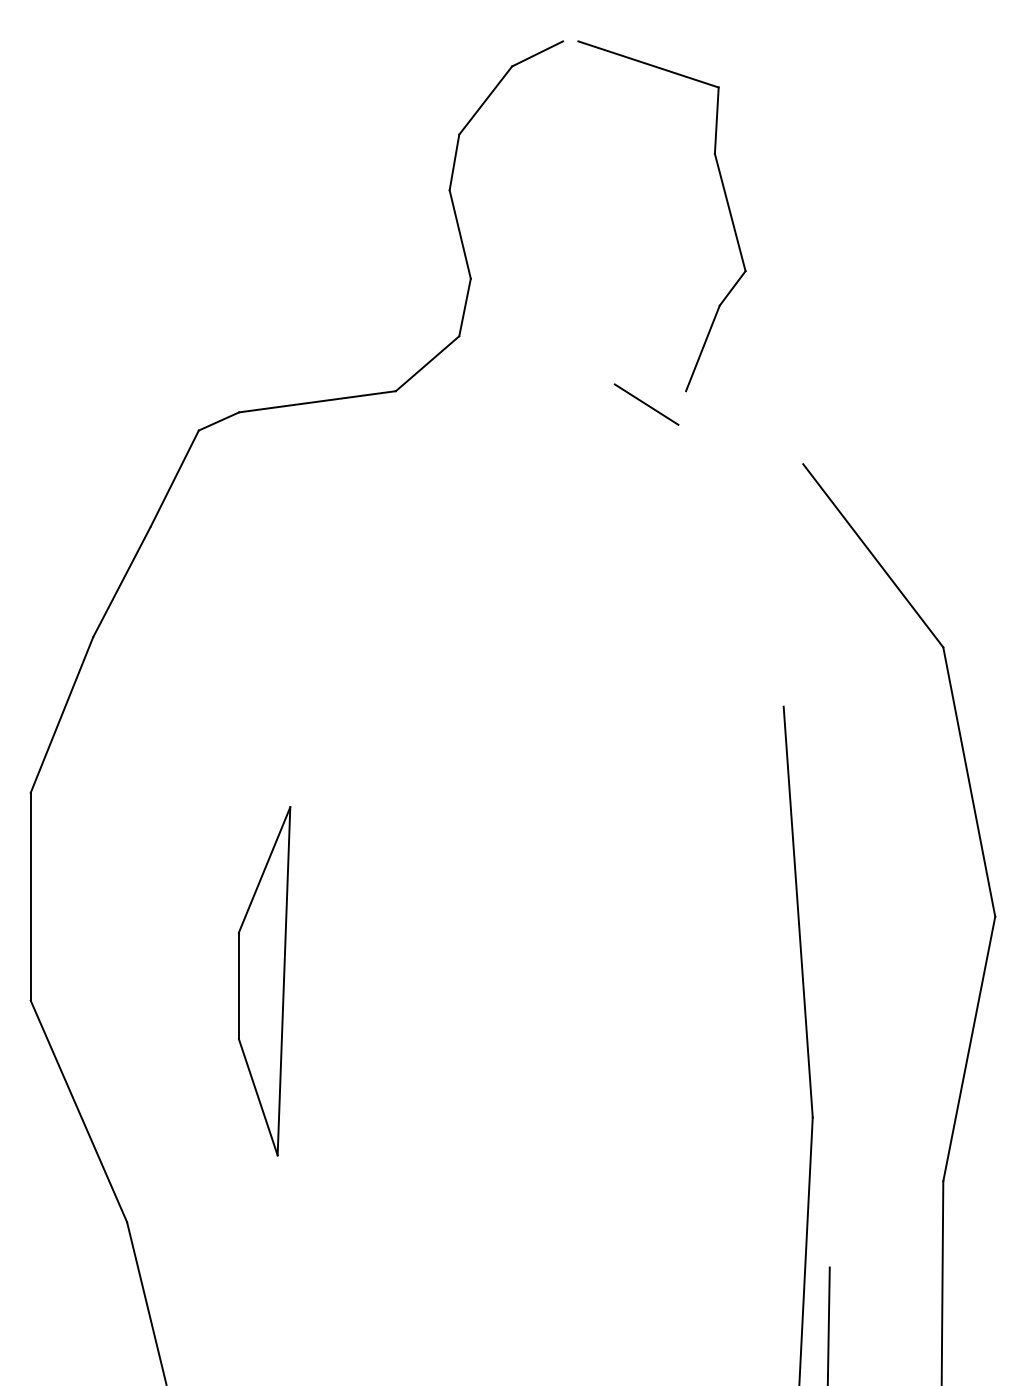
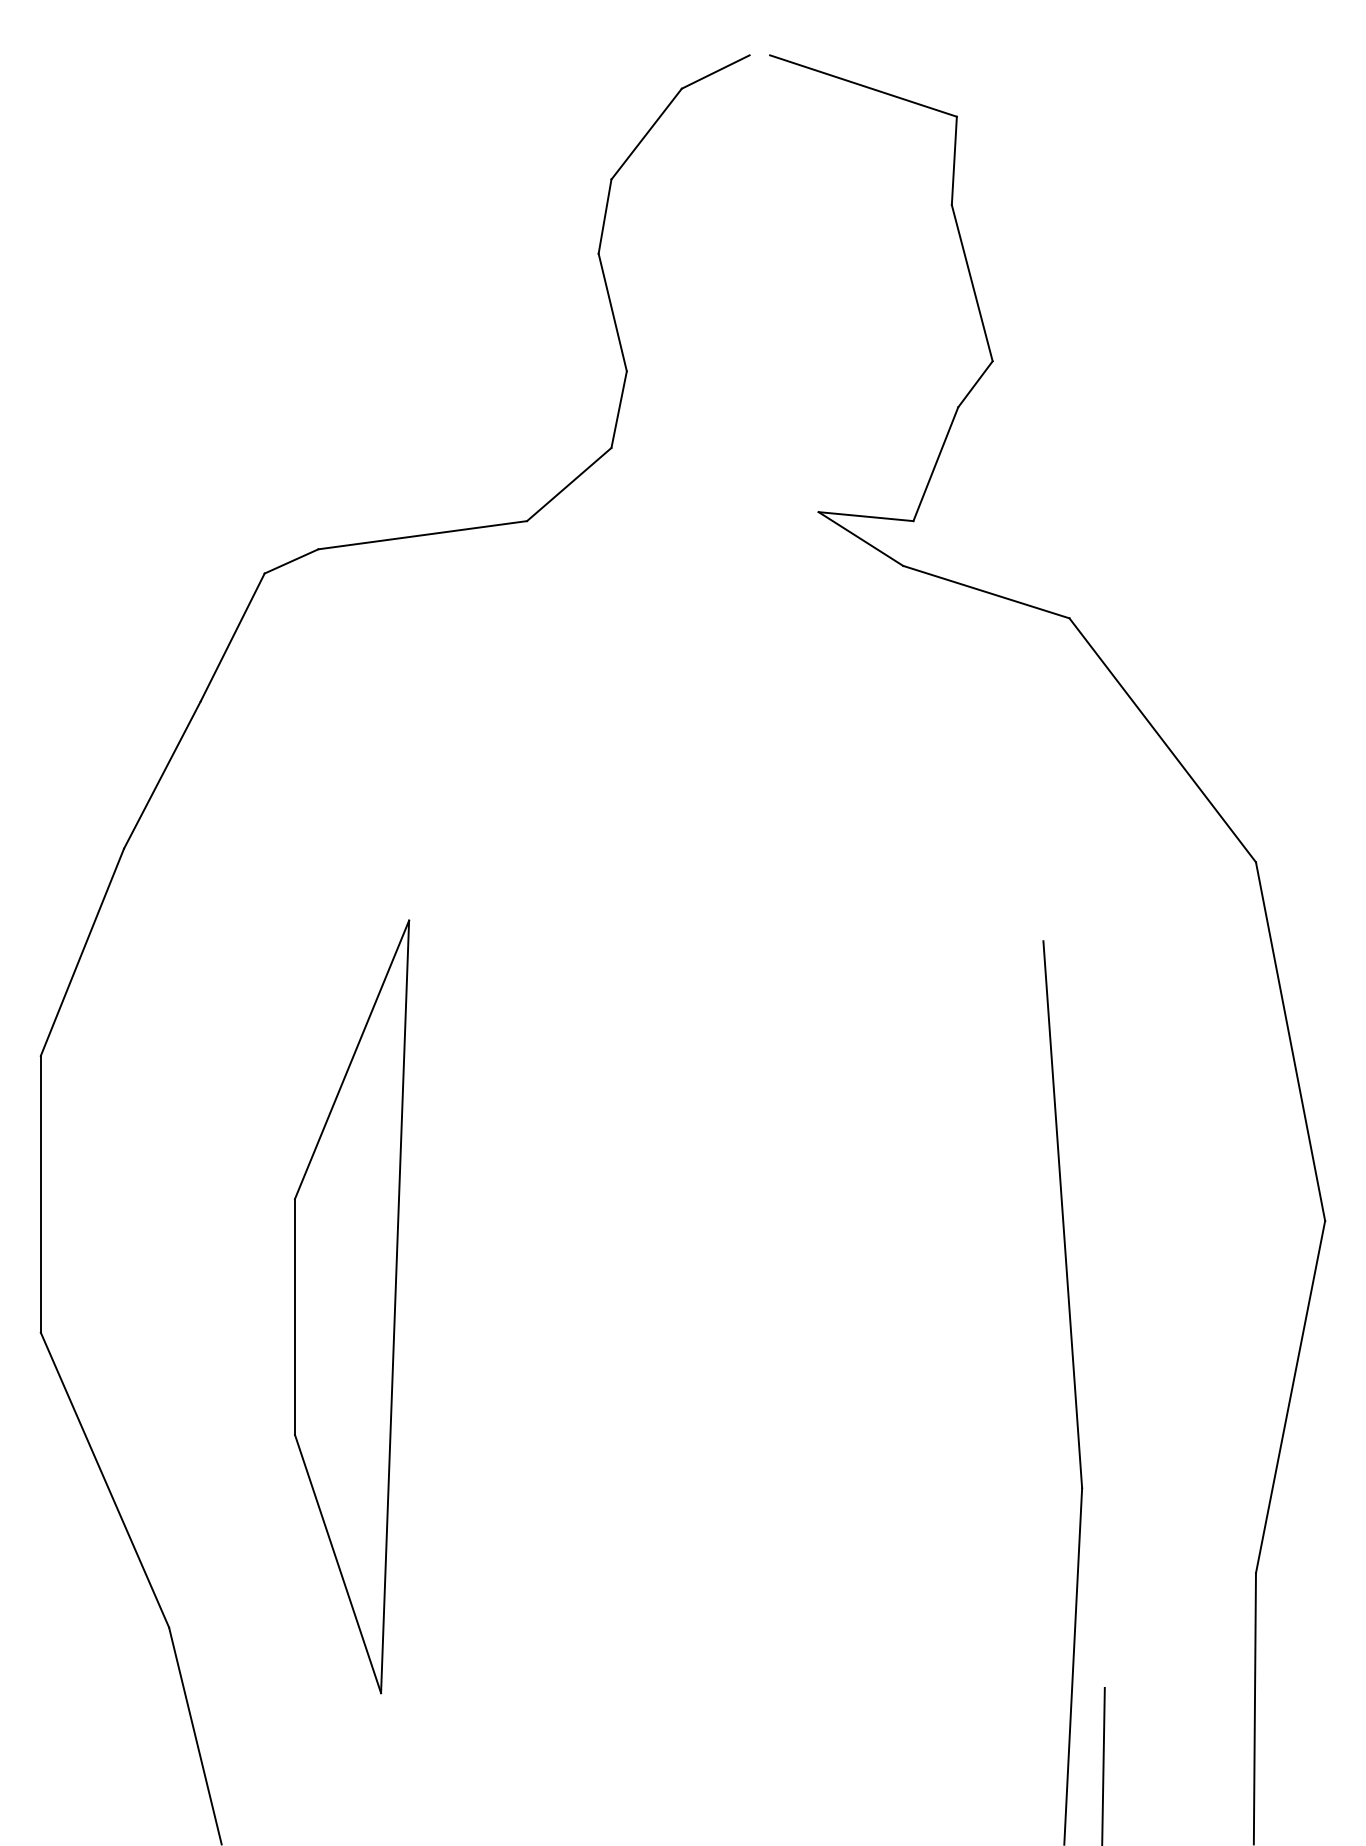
line: (650, 387) -> (865, 516), added
line: (740, 444) -> (986, 591), added
part: (264, 981) -> (352, 1306), size x1.67

